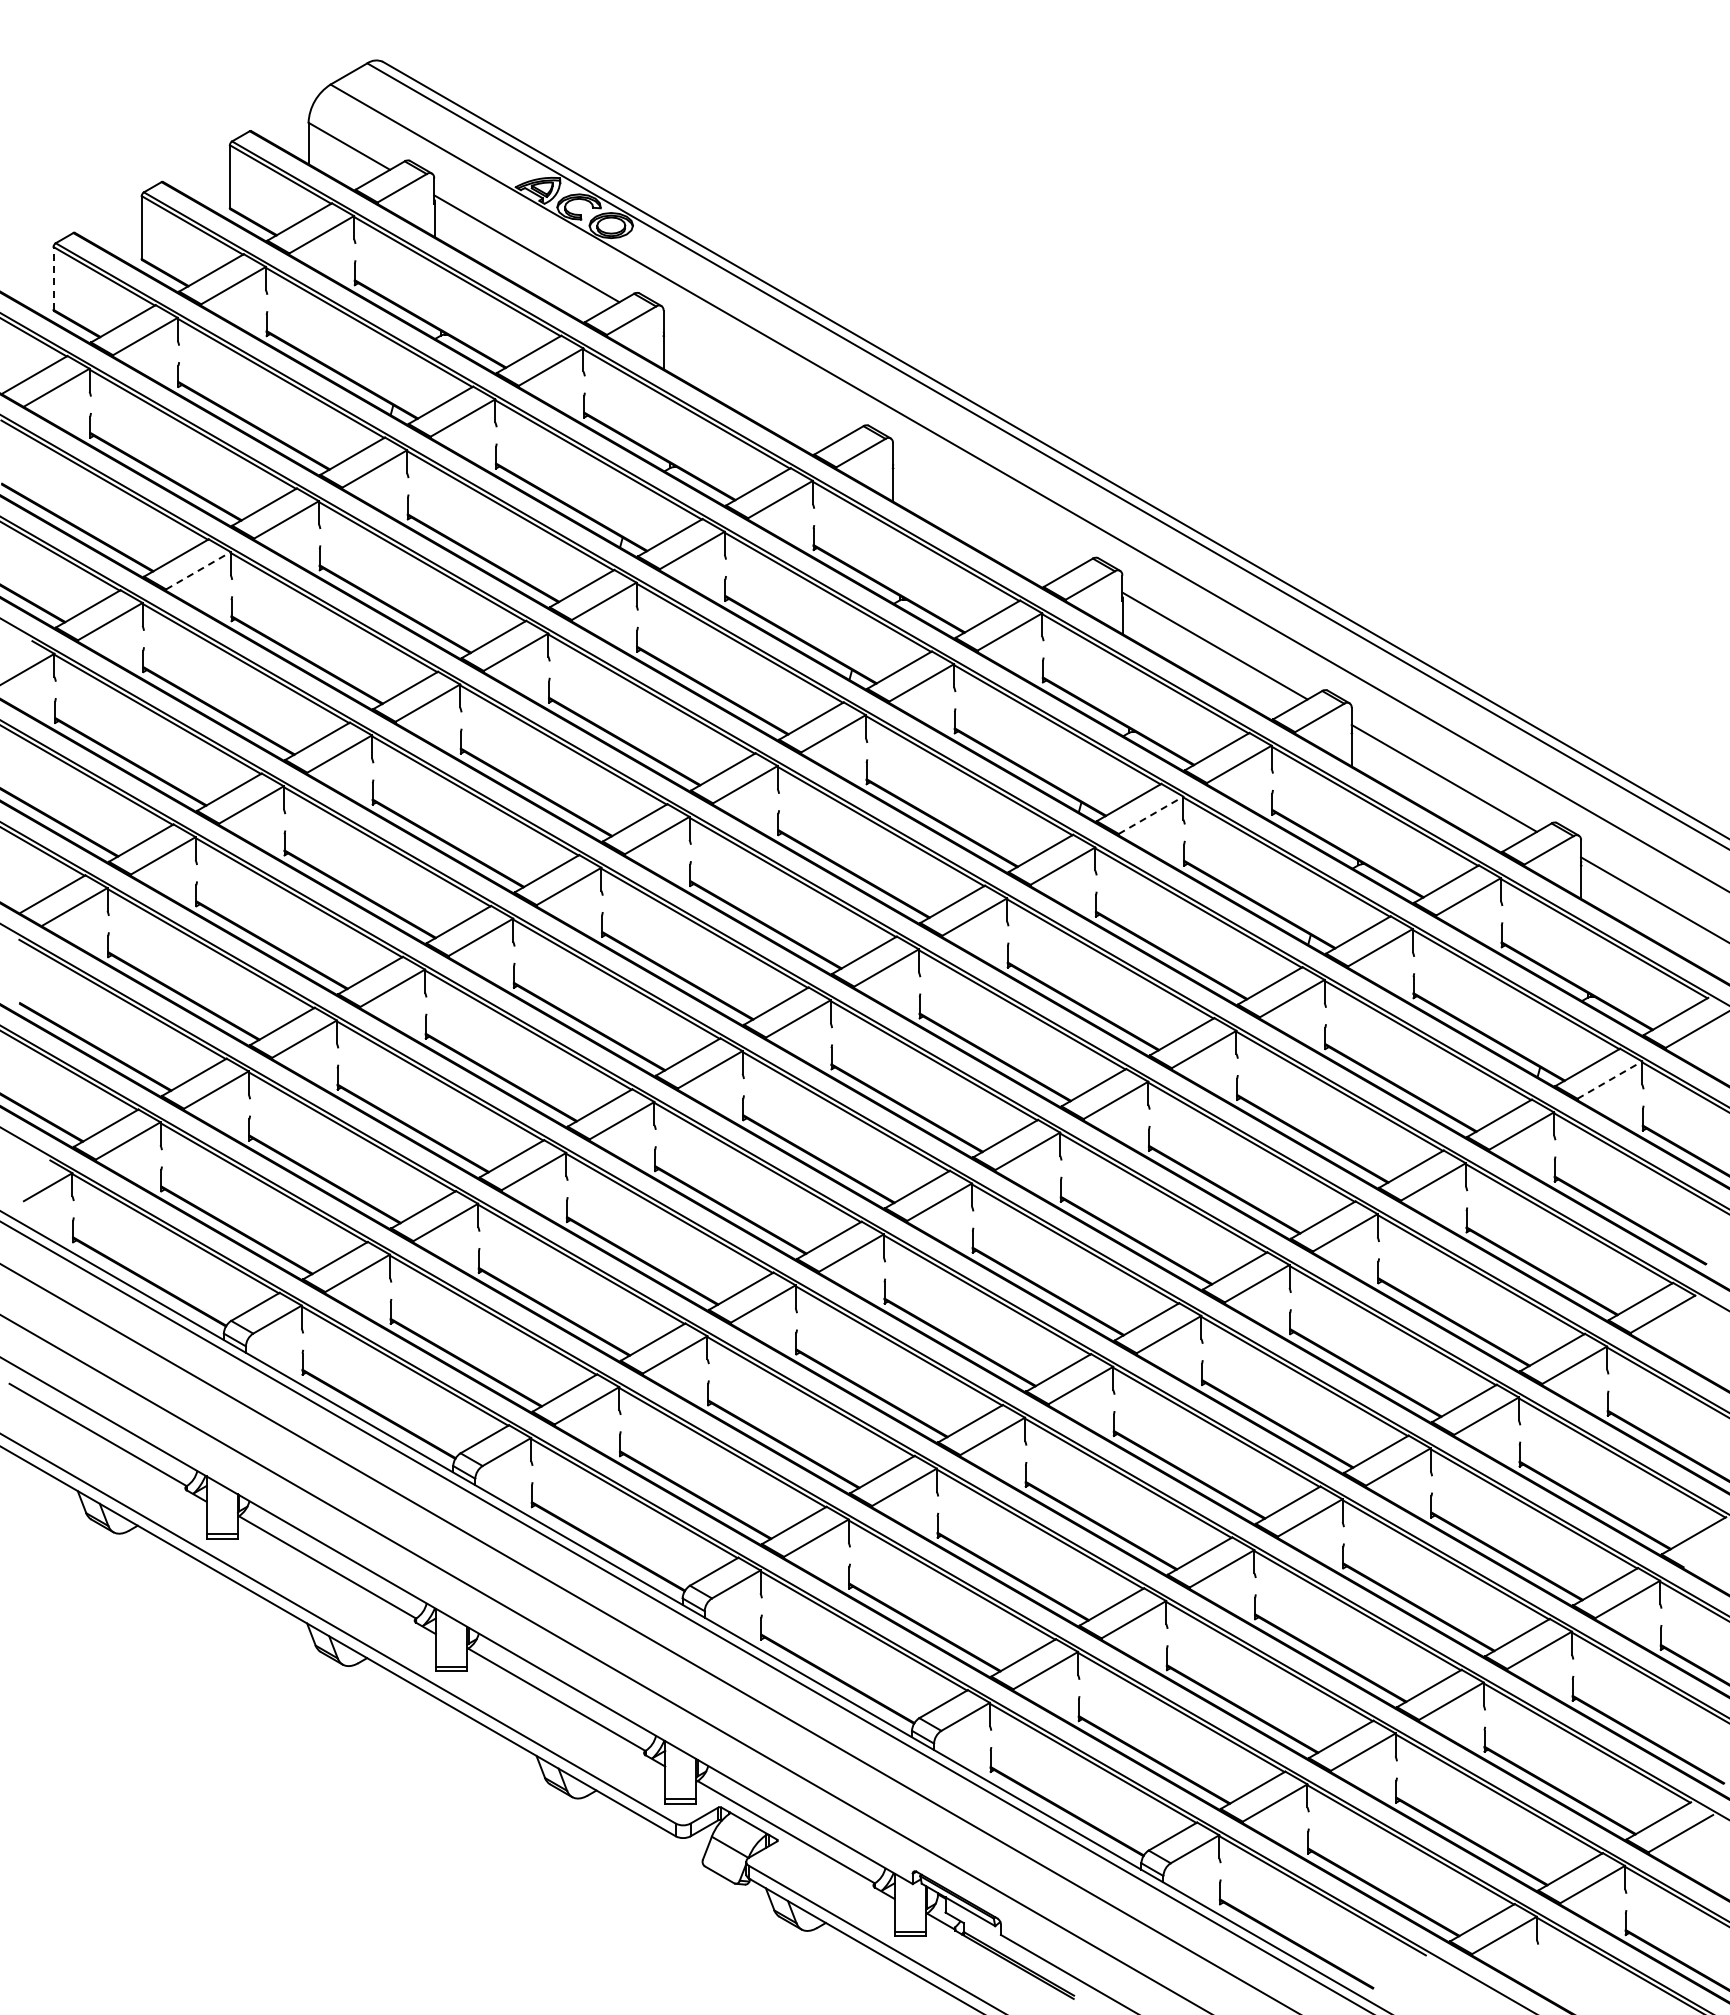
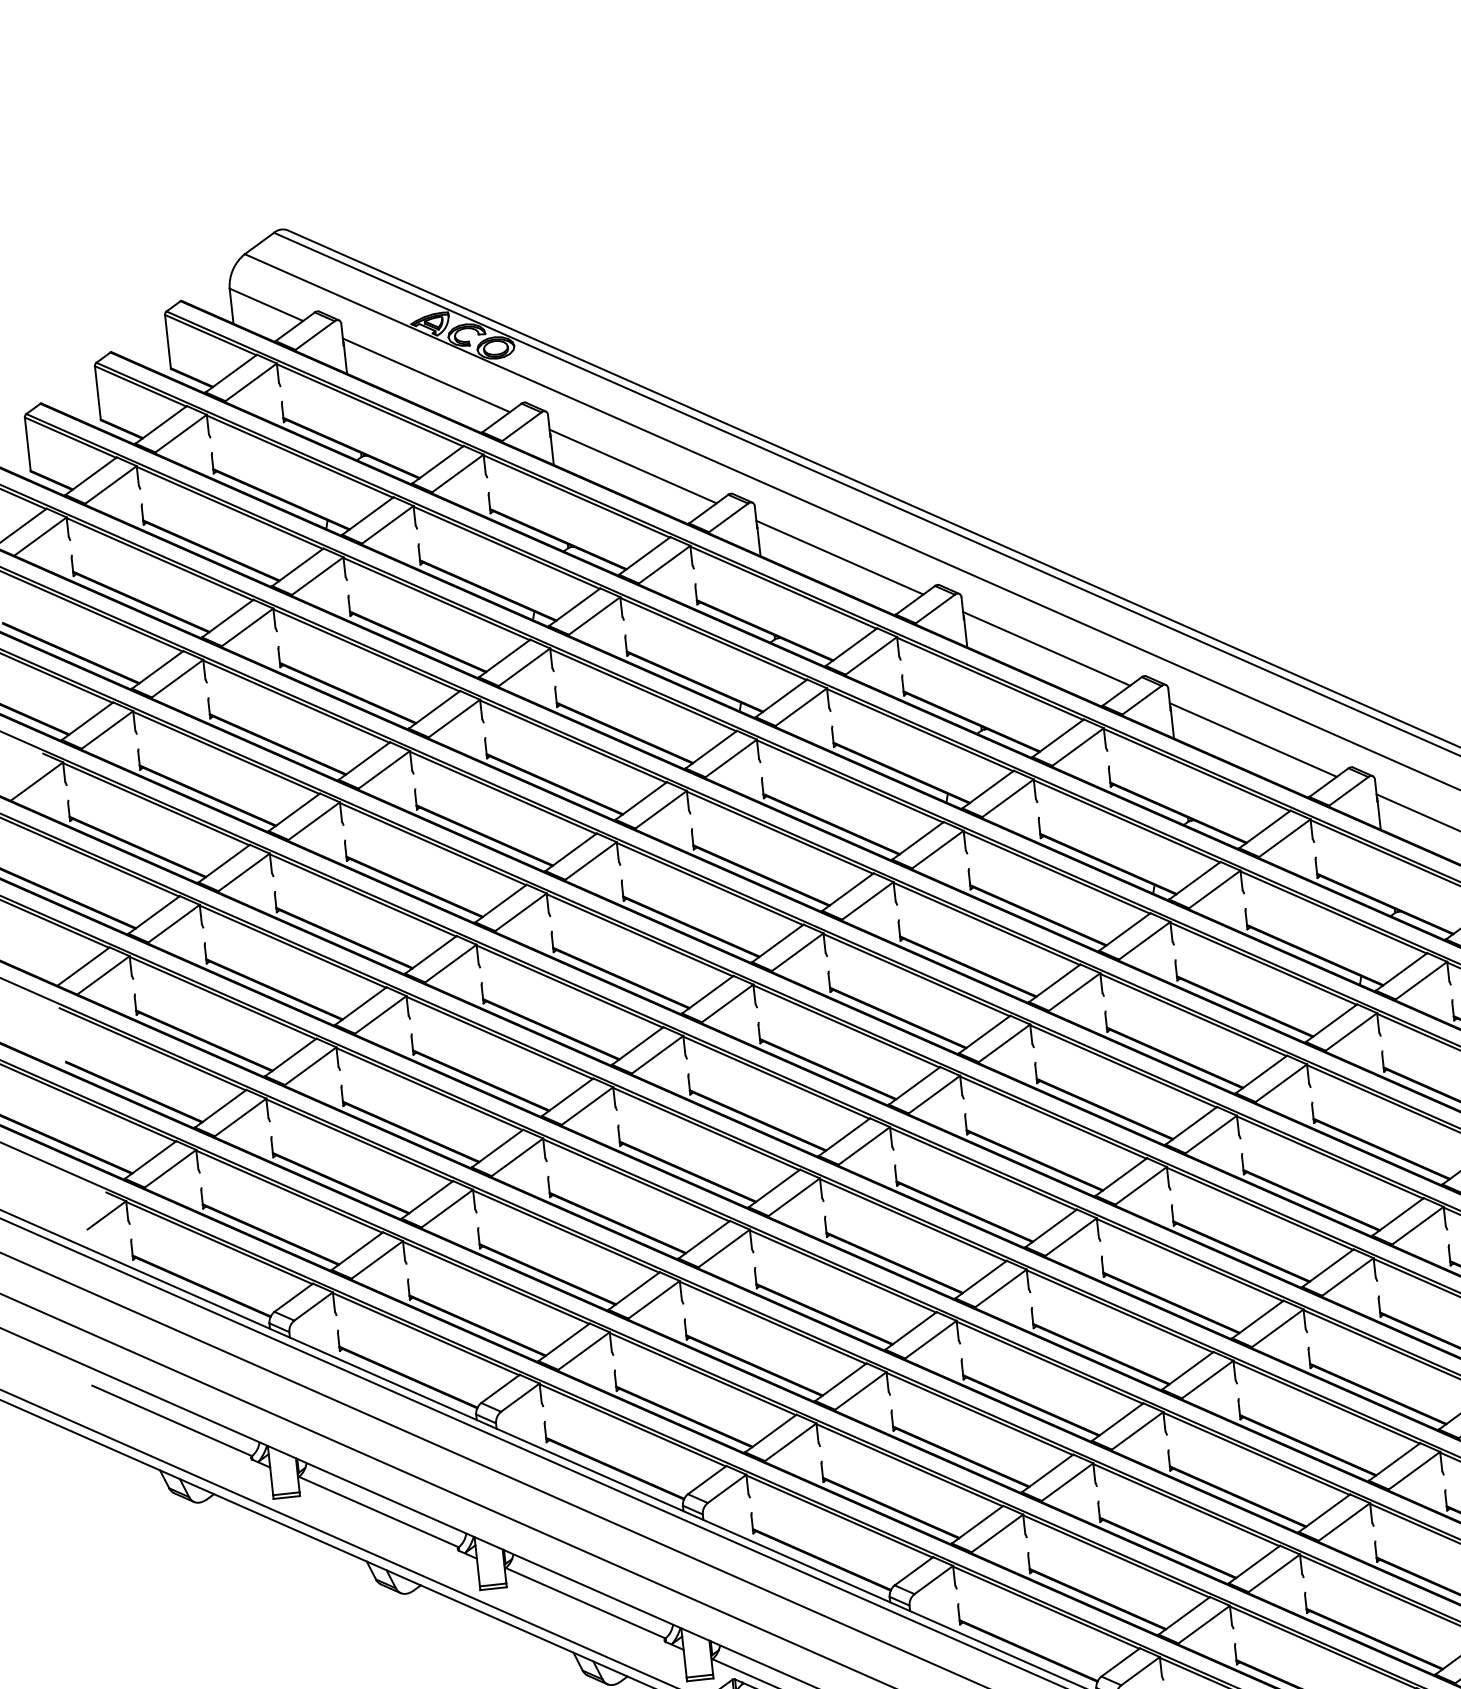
line: (53, 277) -> (27, 443), dashed -> solid
line: (755, 380) -> (632, 466), added
line: (985, 513) -> (839, 557), added
line: (198, 570) -> (177, 678), dashed -> solid
line: (1151, 815) -> (1008, 798), dashed -> solid
line: (1610, 1079) -> (1422, 980), dashed -> solid

